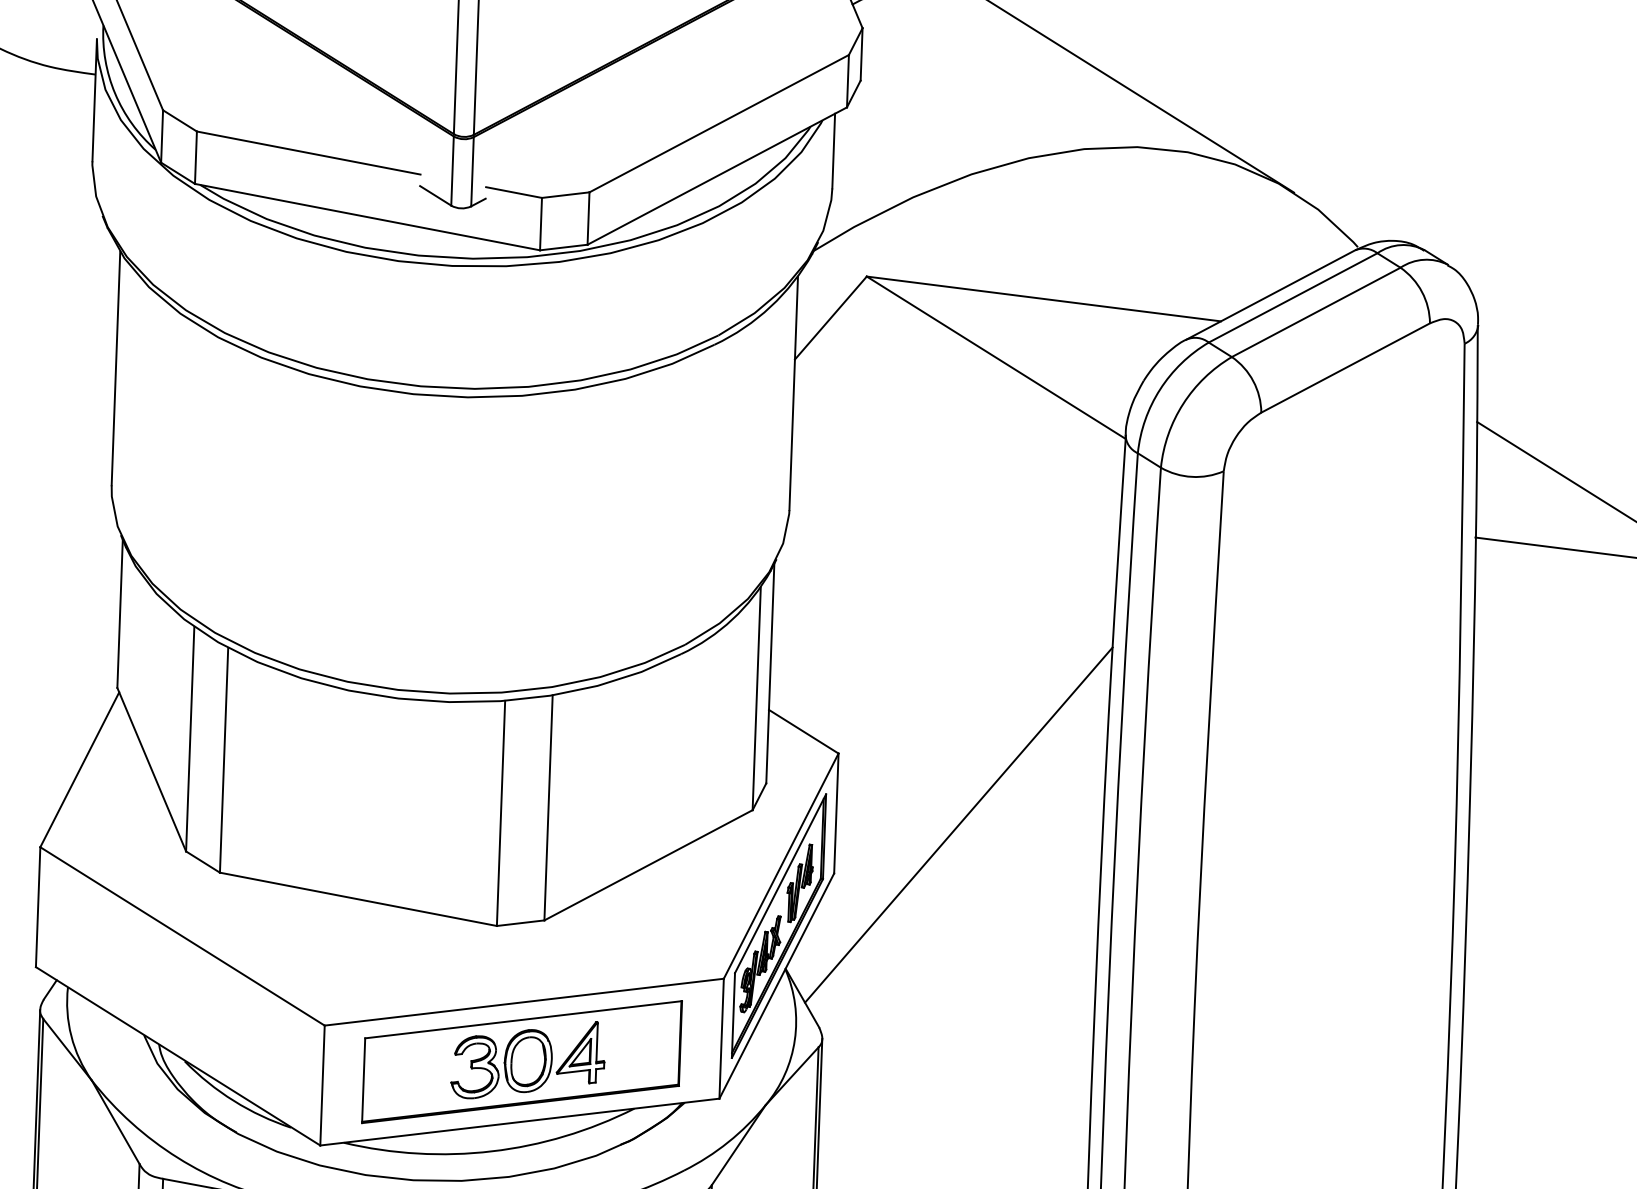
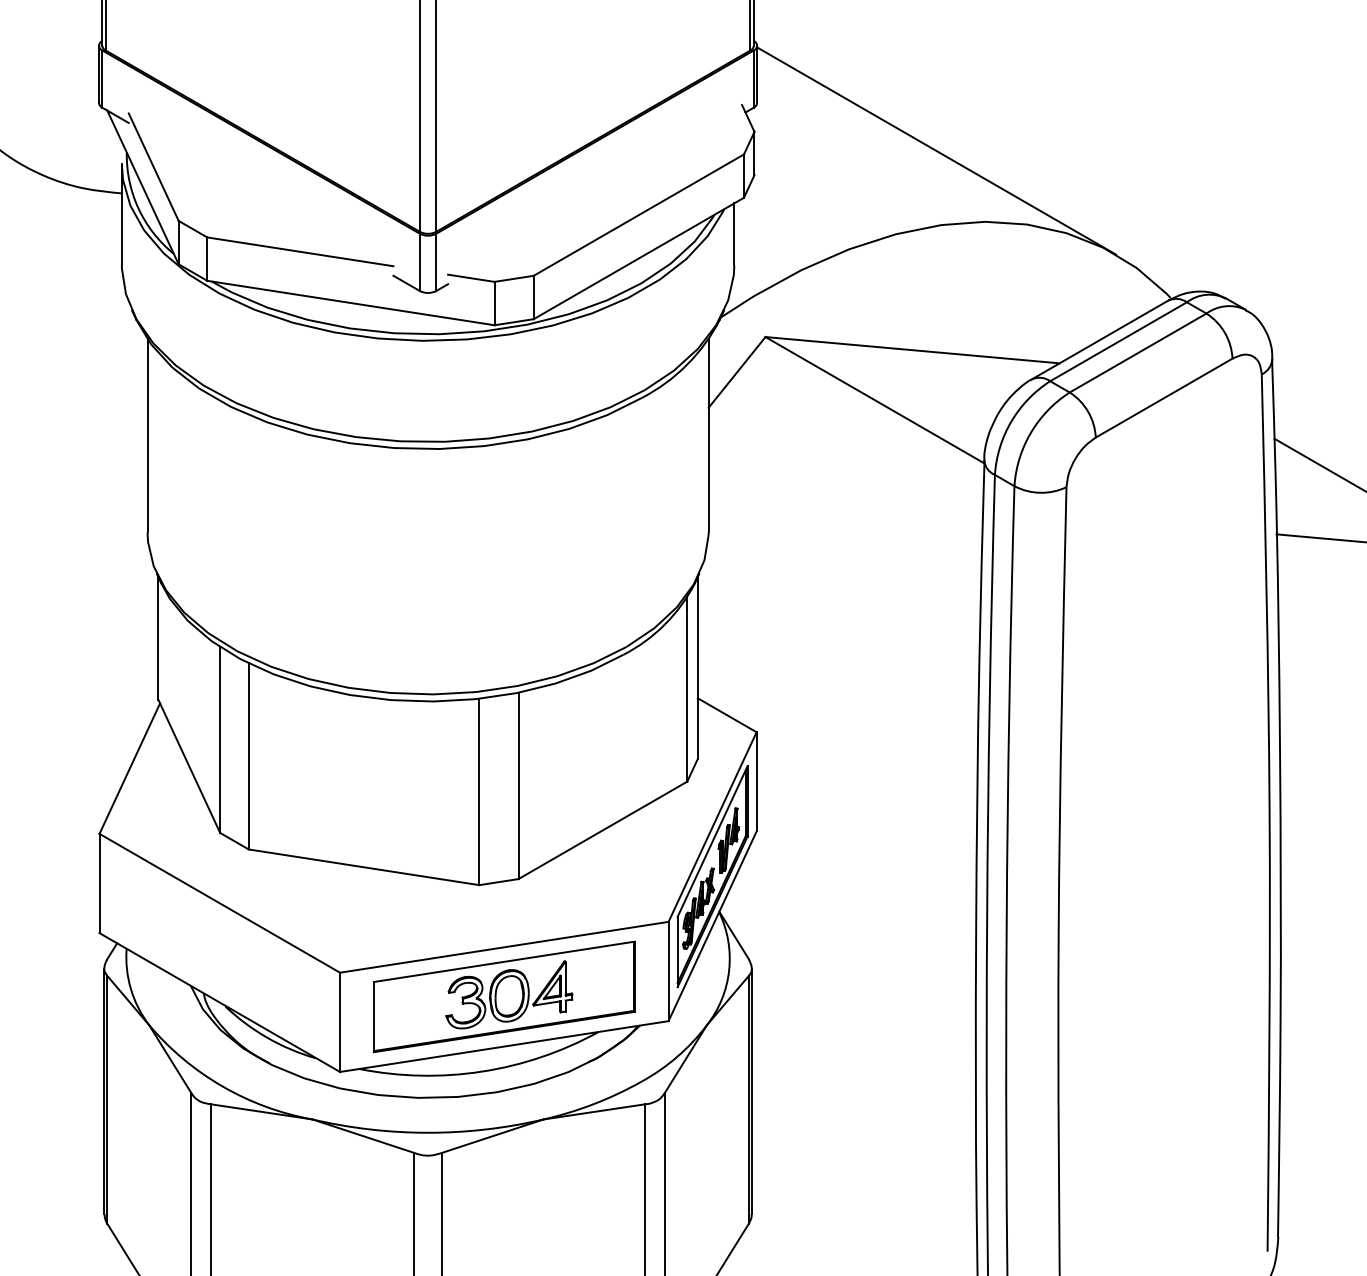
line: (959, 824) -> (858, 787), removed

